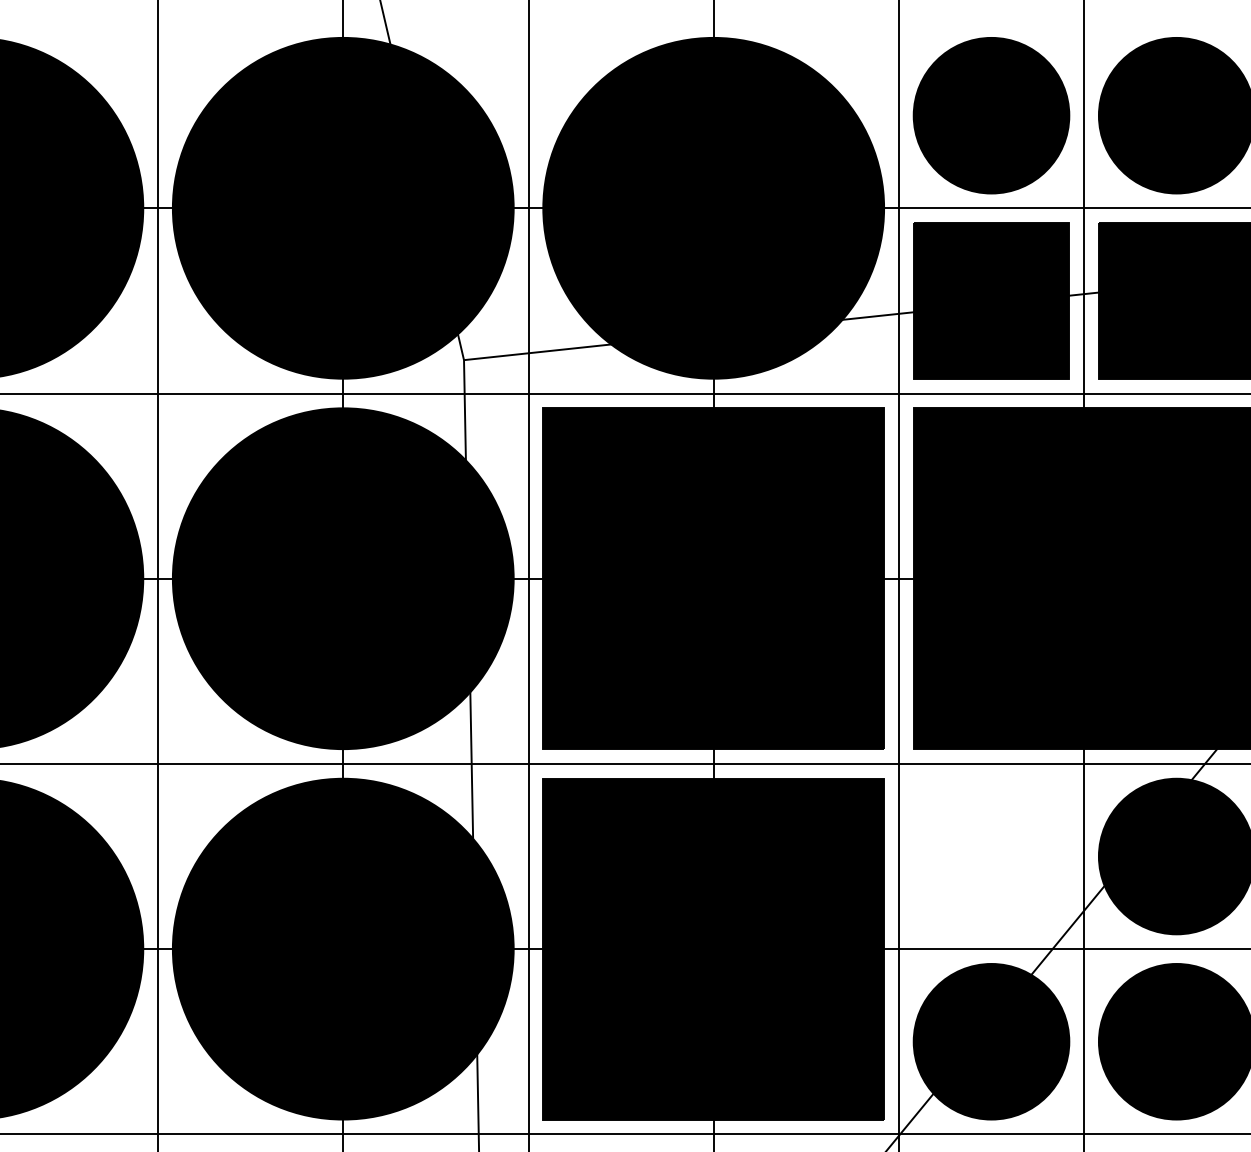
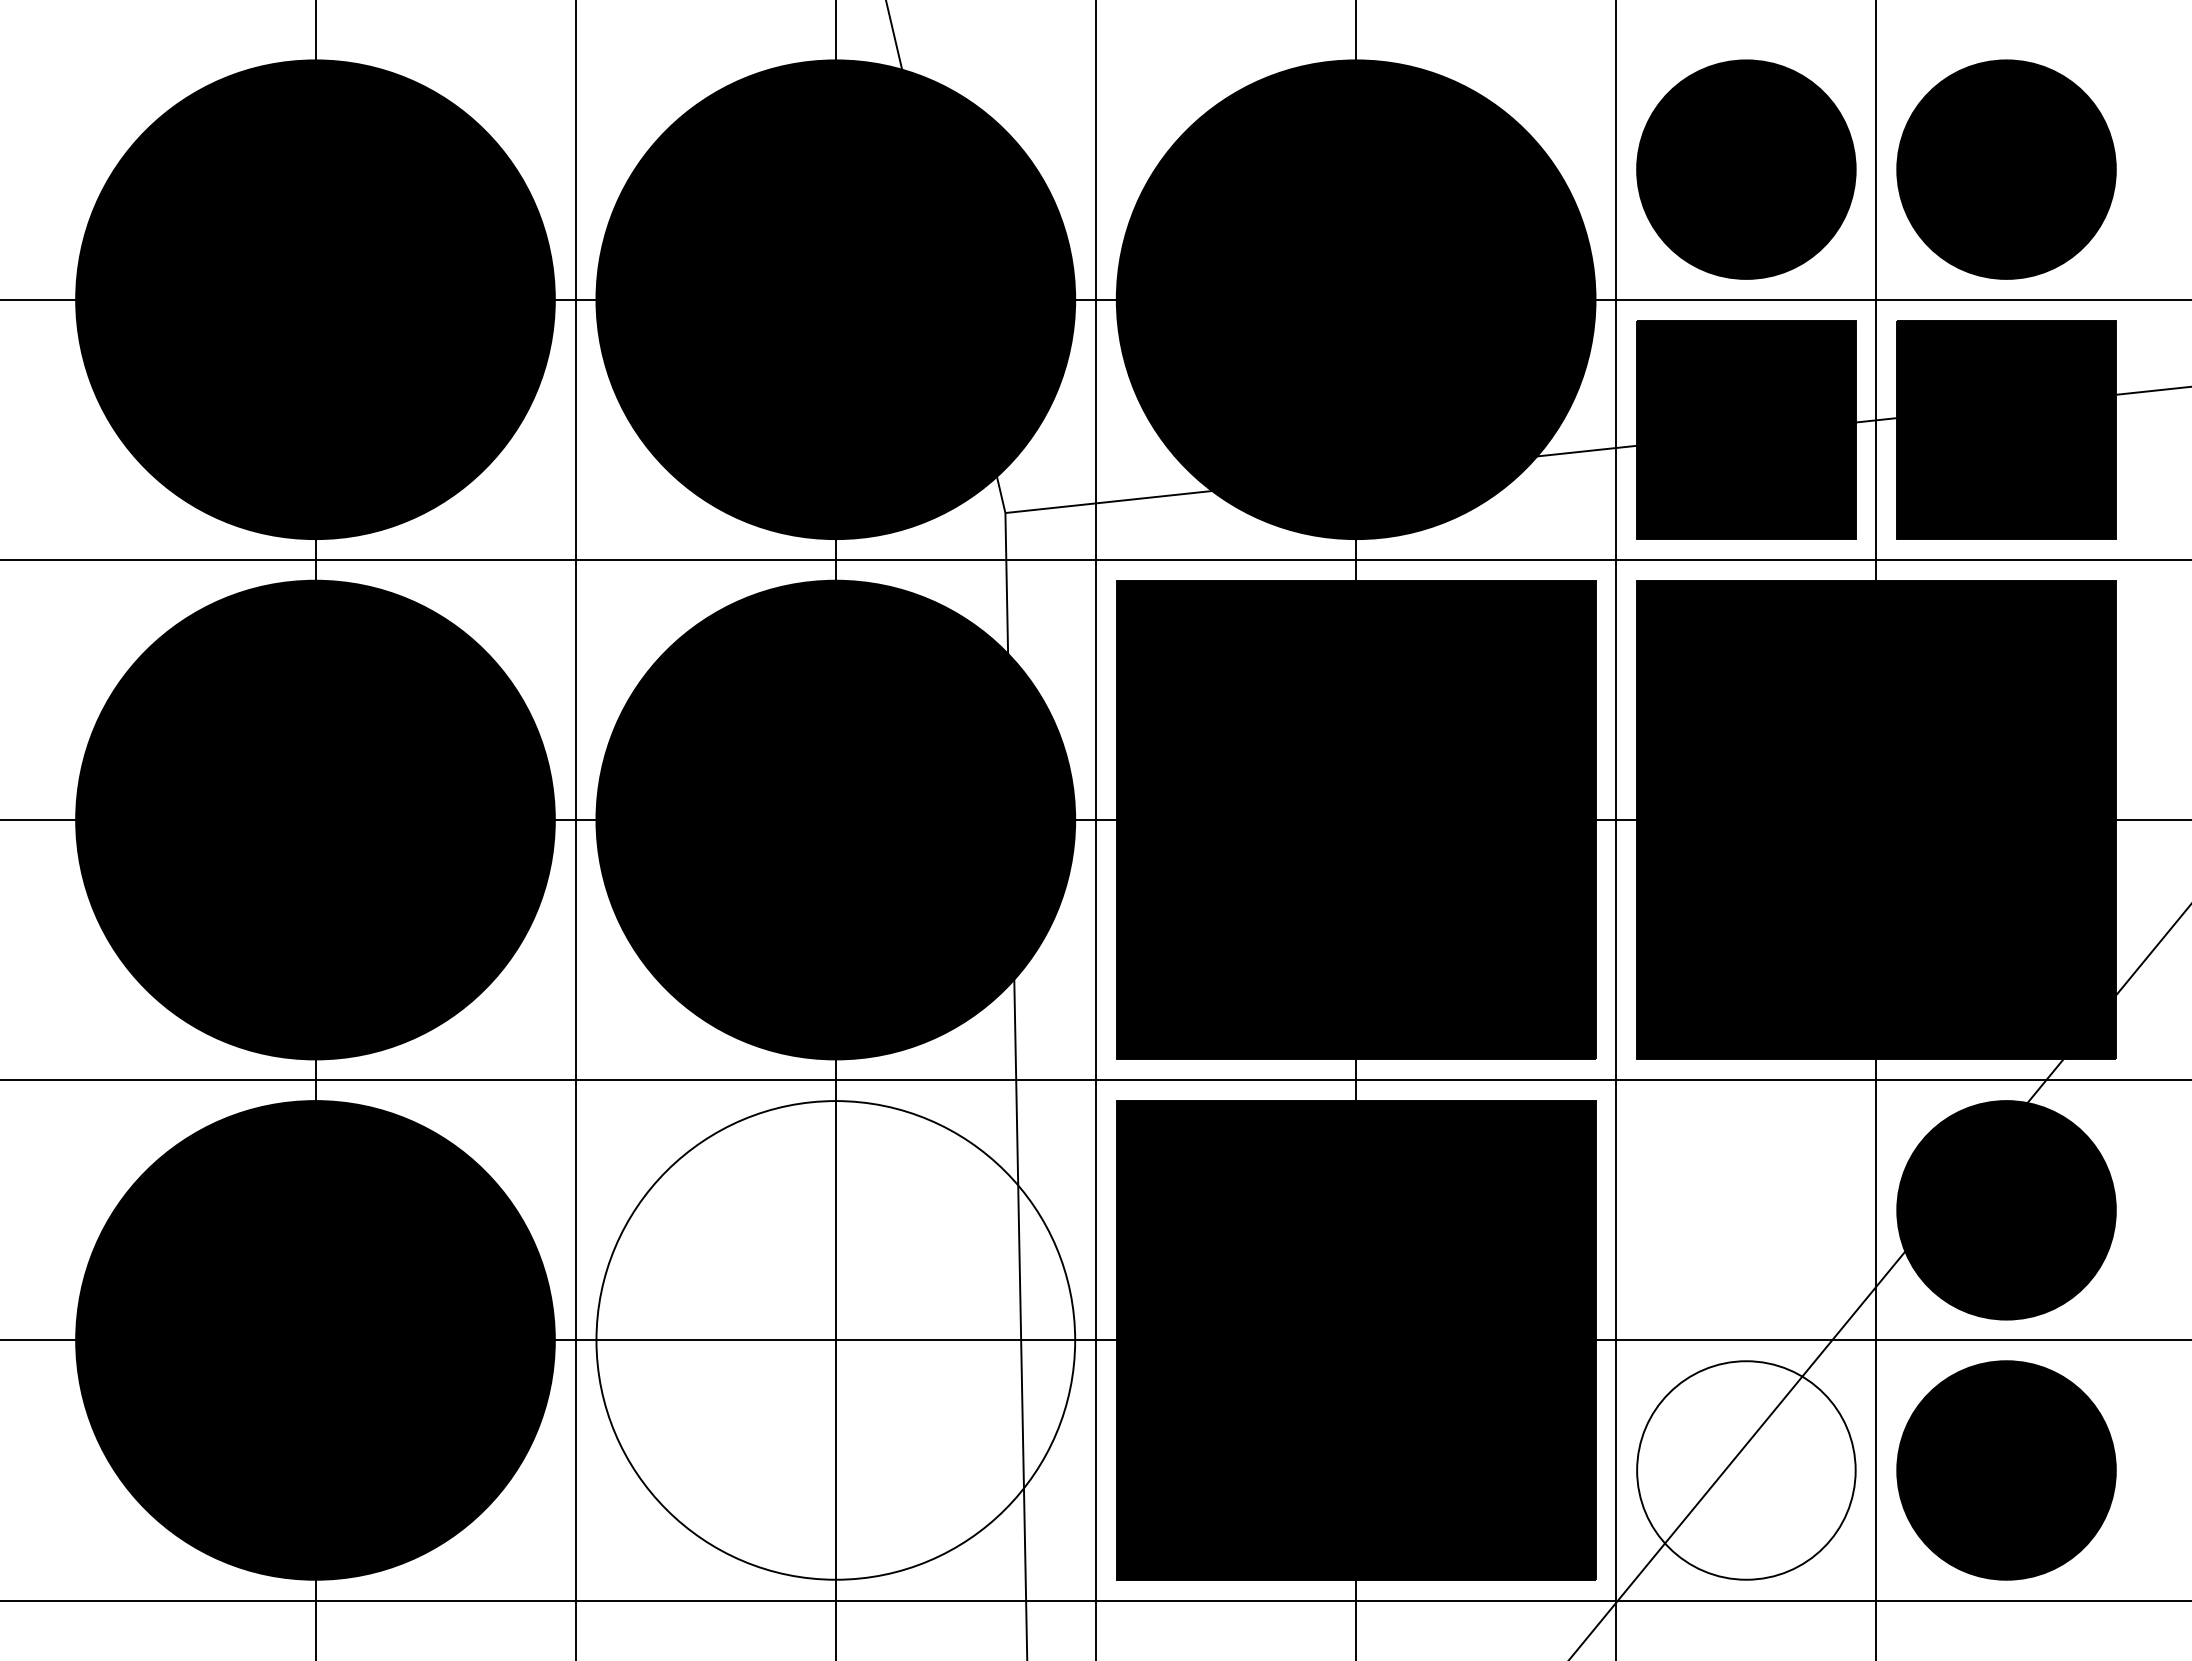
fill: (343, 949) -> (835, 1340), removed
fill: (991, 1041) -> (1746, 1470), removed

